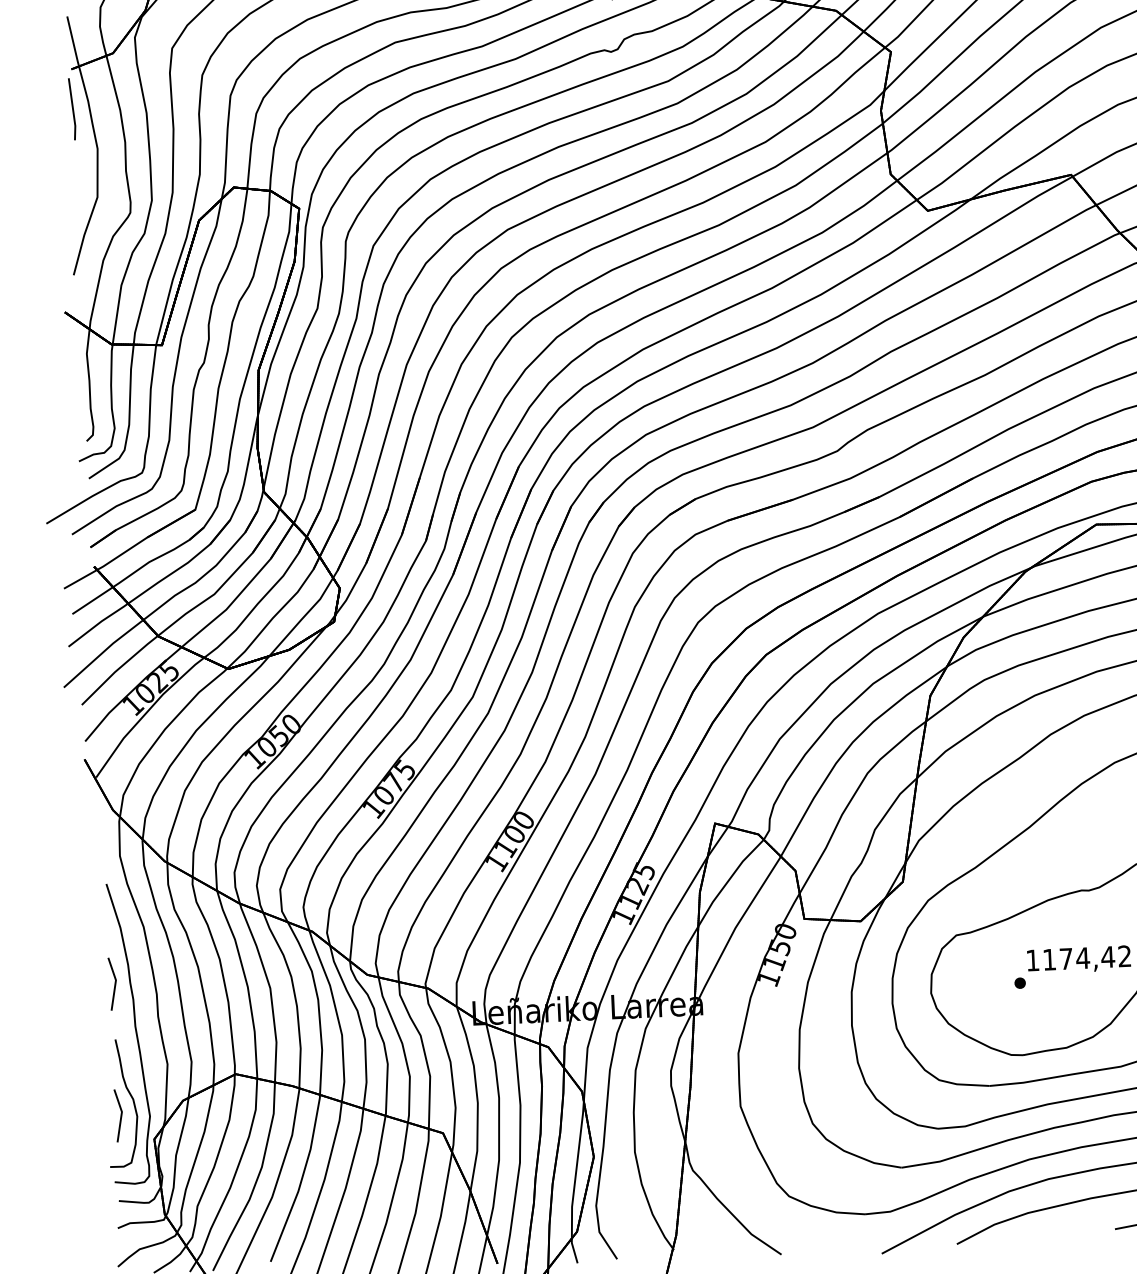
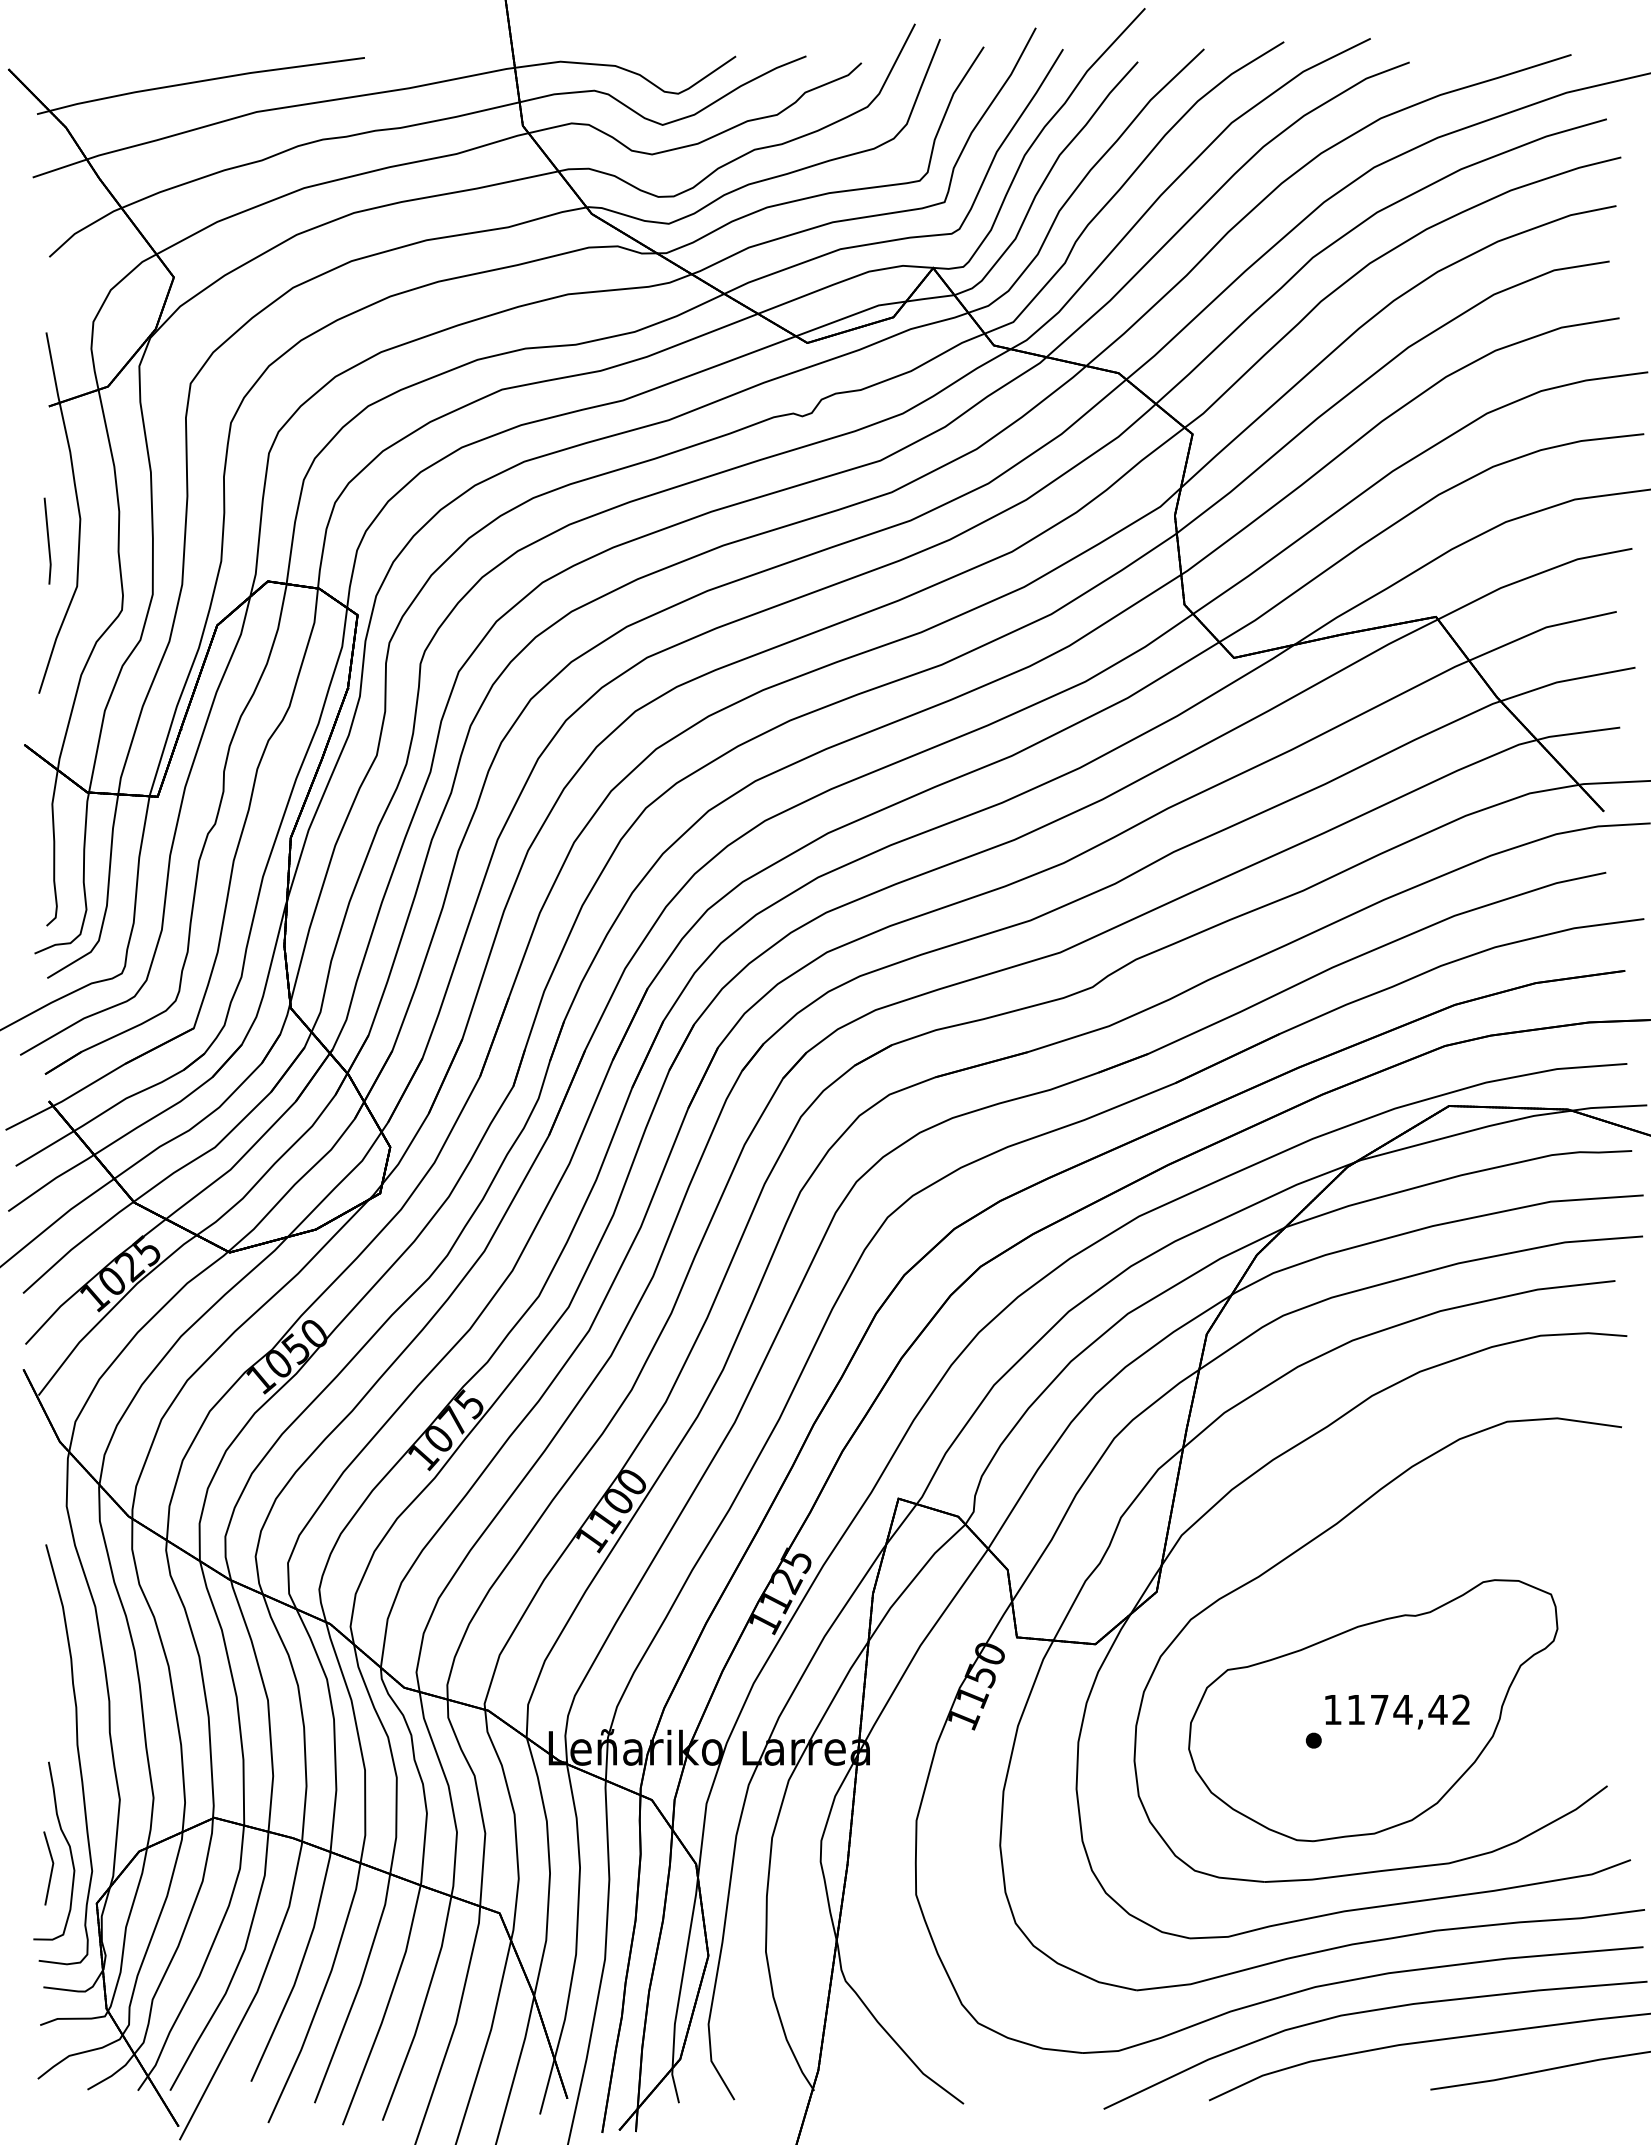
line: (72, 108) -> (47, 540), moved
line: (114, 984) -> (51, 1684), removed

